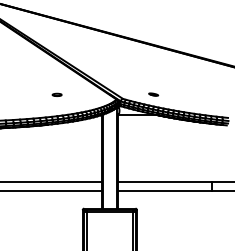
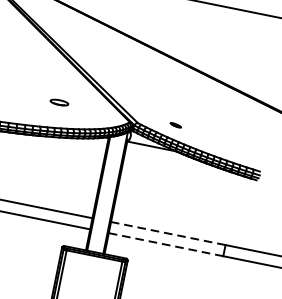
part: (56, 94) -> (58, 101), size x1.6
line: (164, 181) -> (167, 232), solid -> dashed
line: (165, 191) -> (166, 245), solid -> dashed

